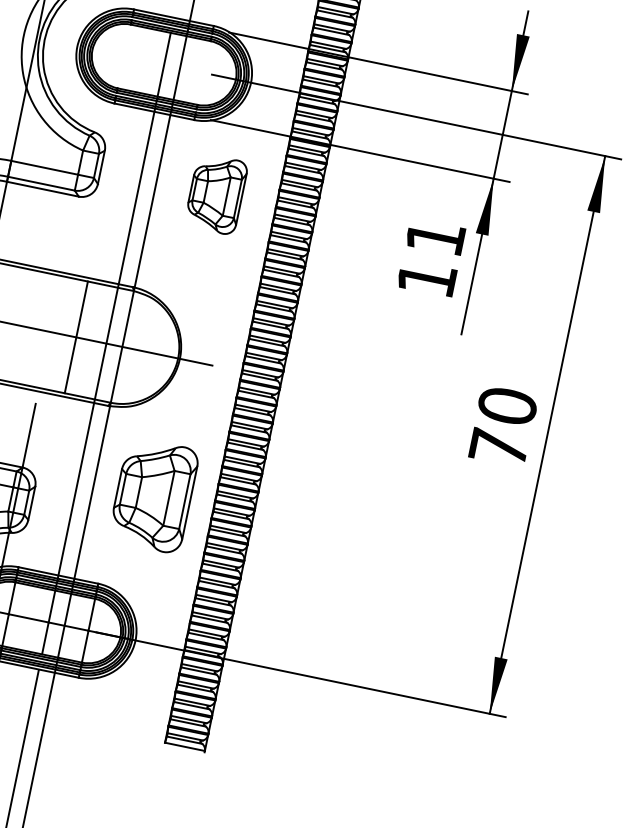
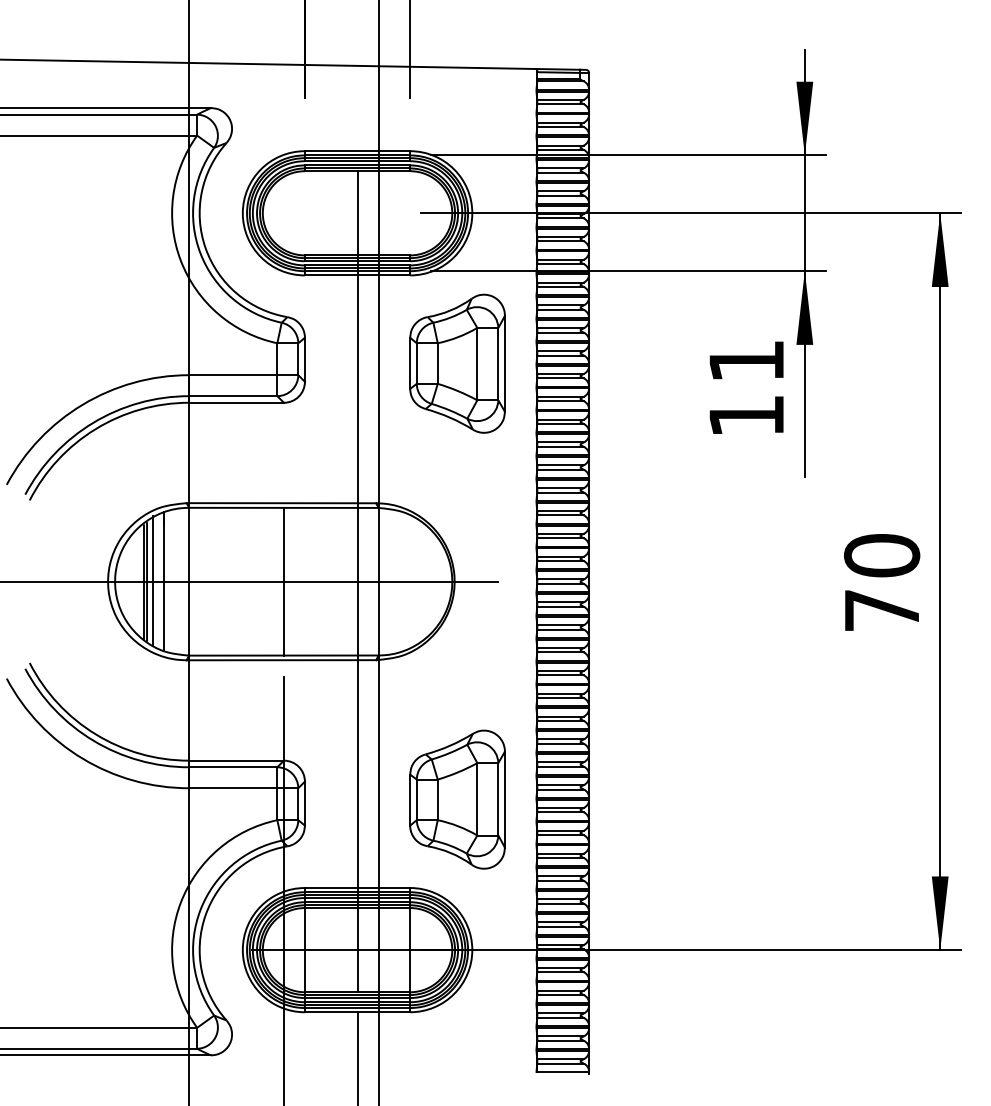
part: (216, 194) -> (457, 363), size x1.43
line: (76, 337) -> (283, 581), moved
part: (153, 495) -> (457, 799), moved

